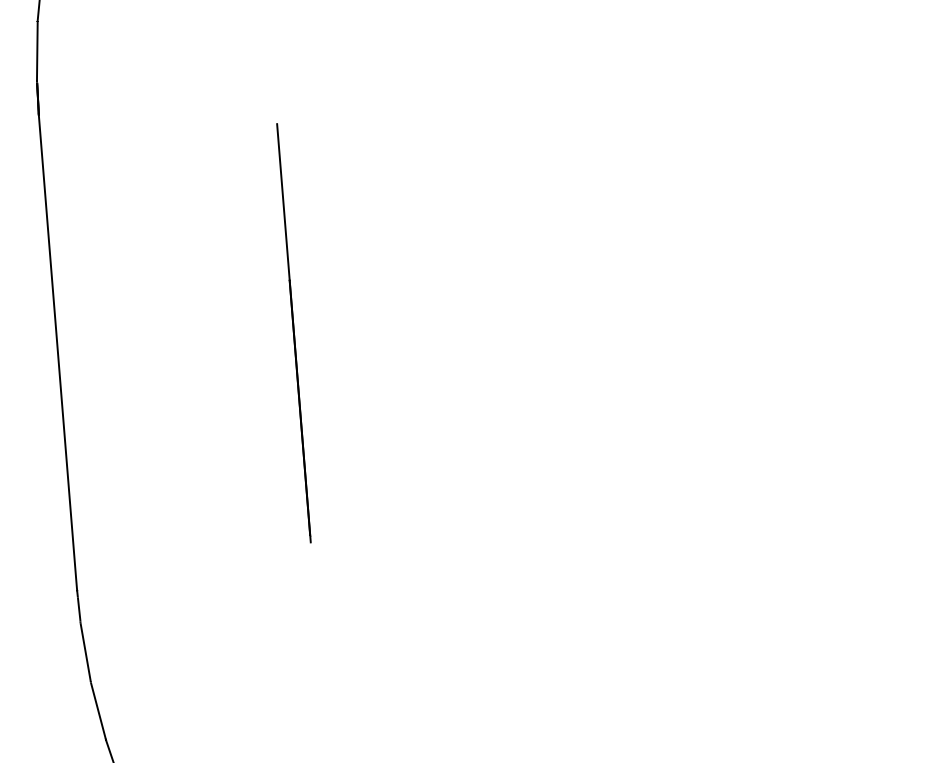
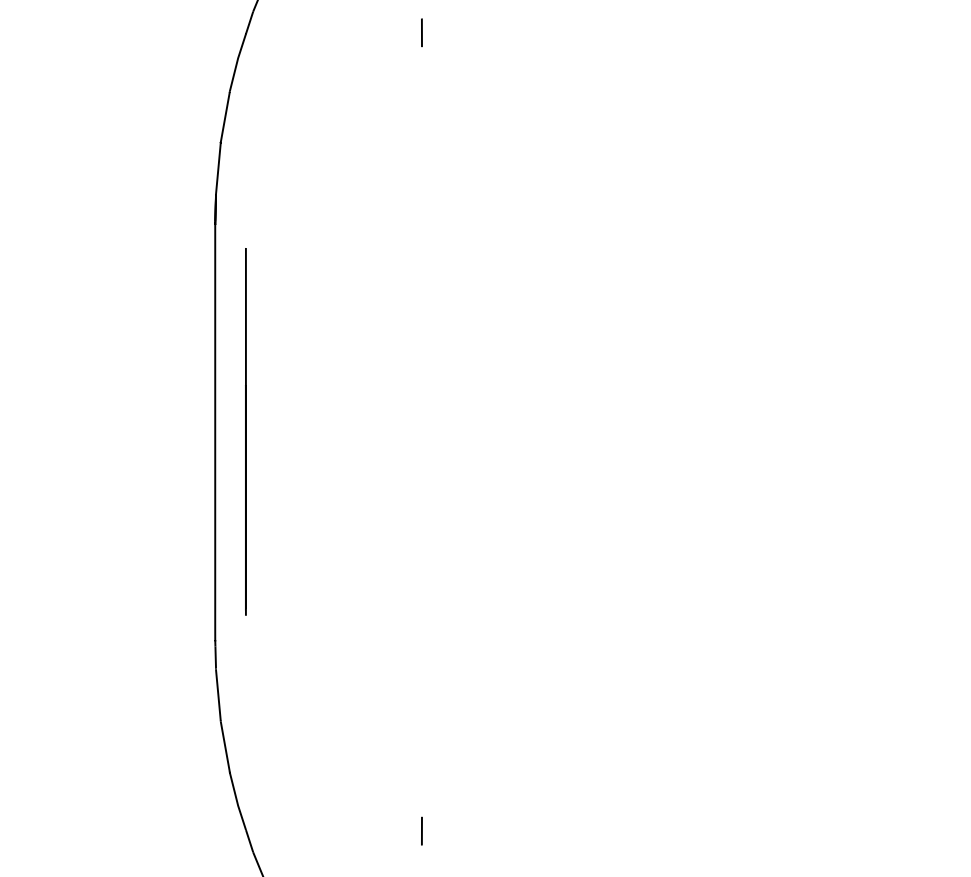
line: (293, 332) -> (245, 431), moved

